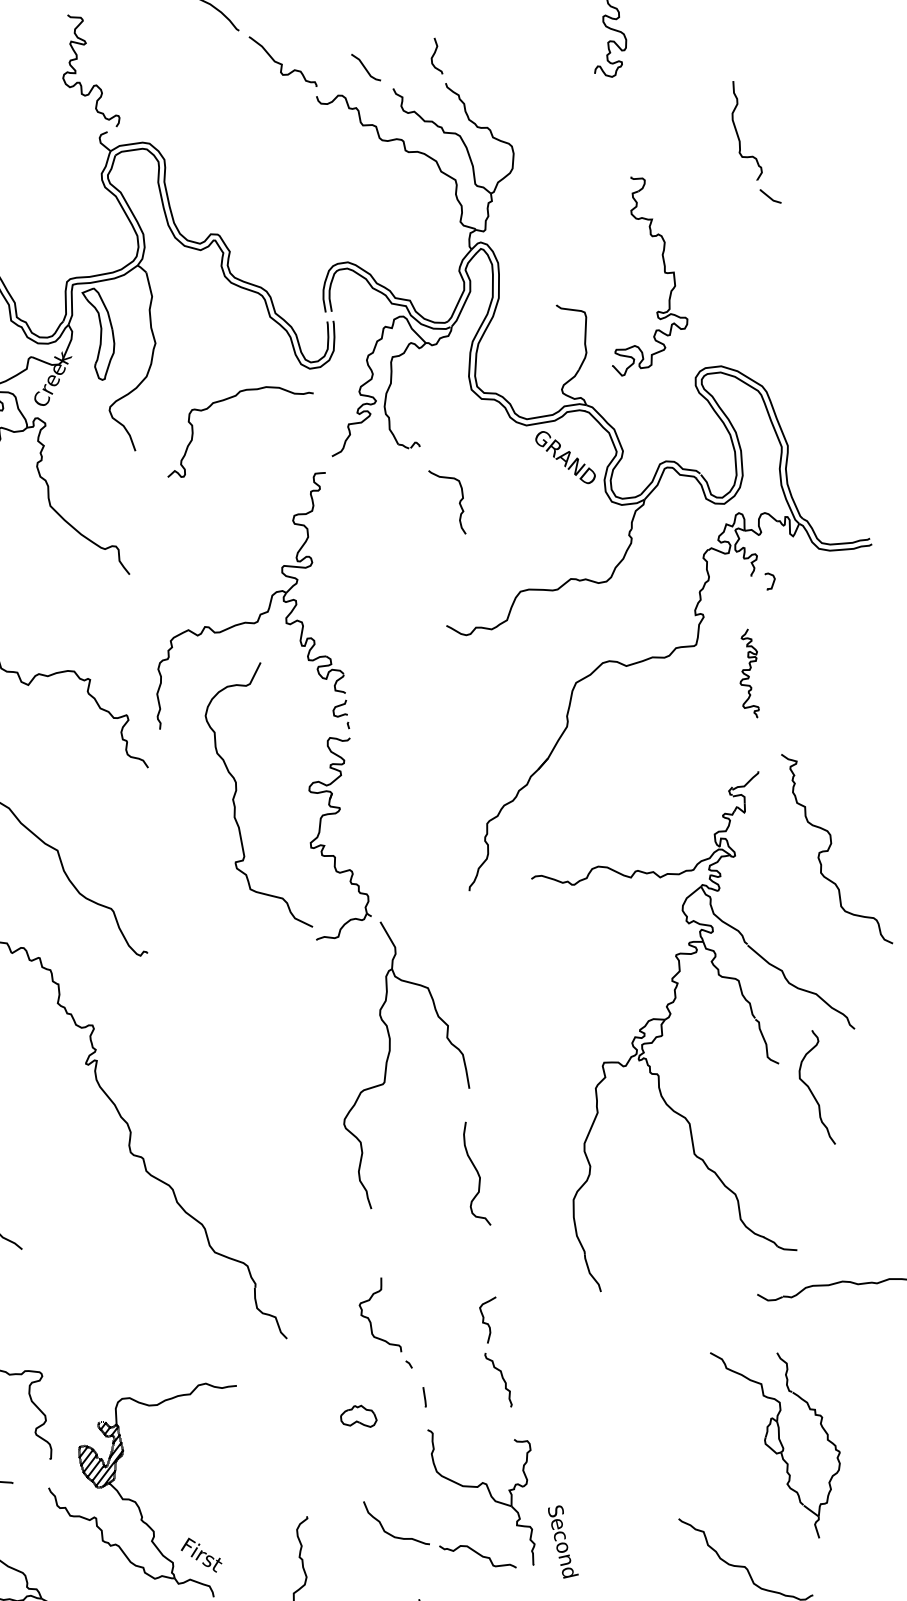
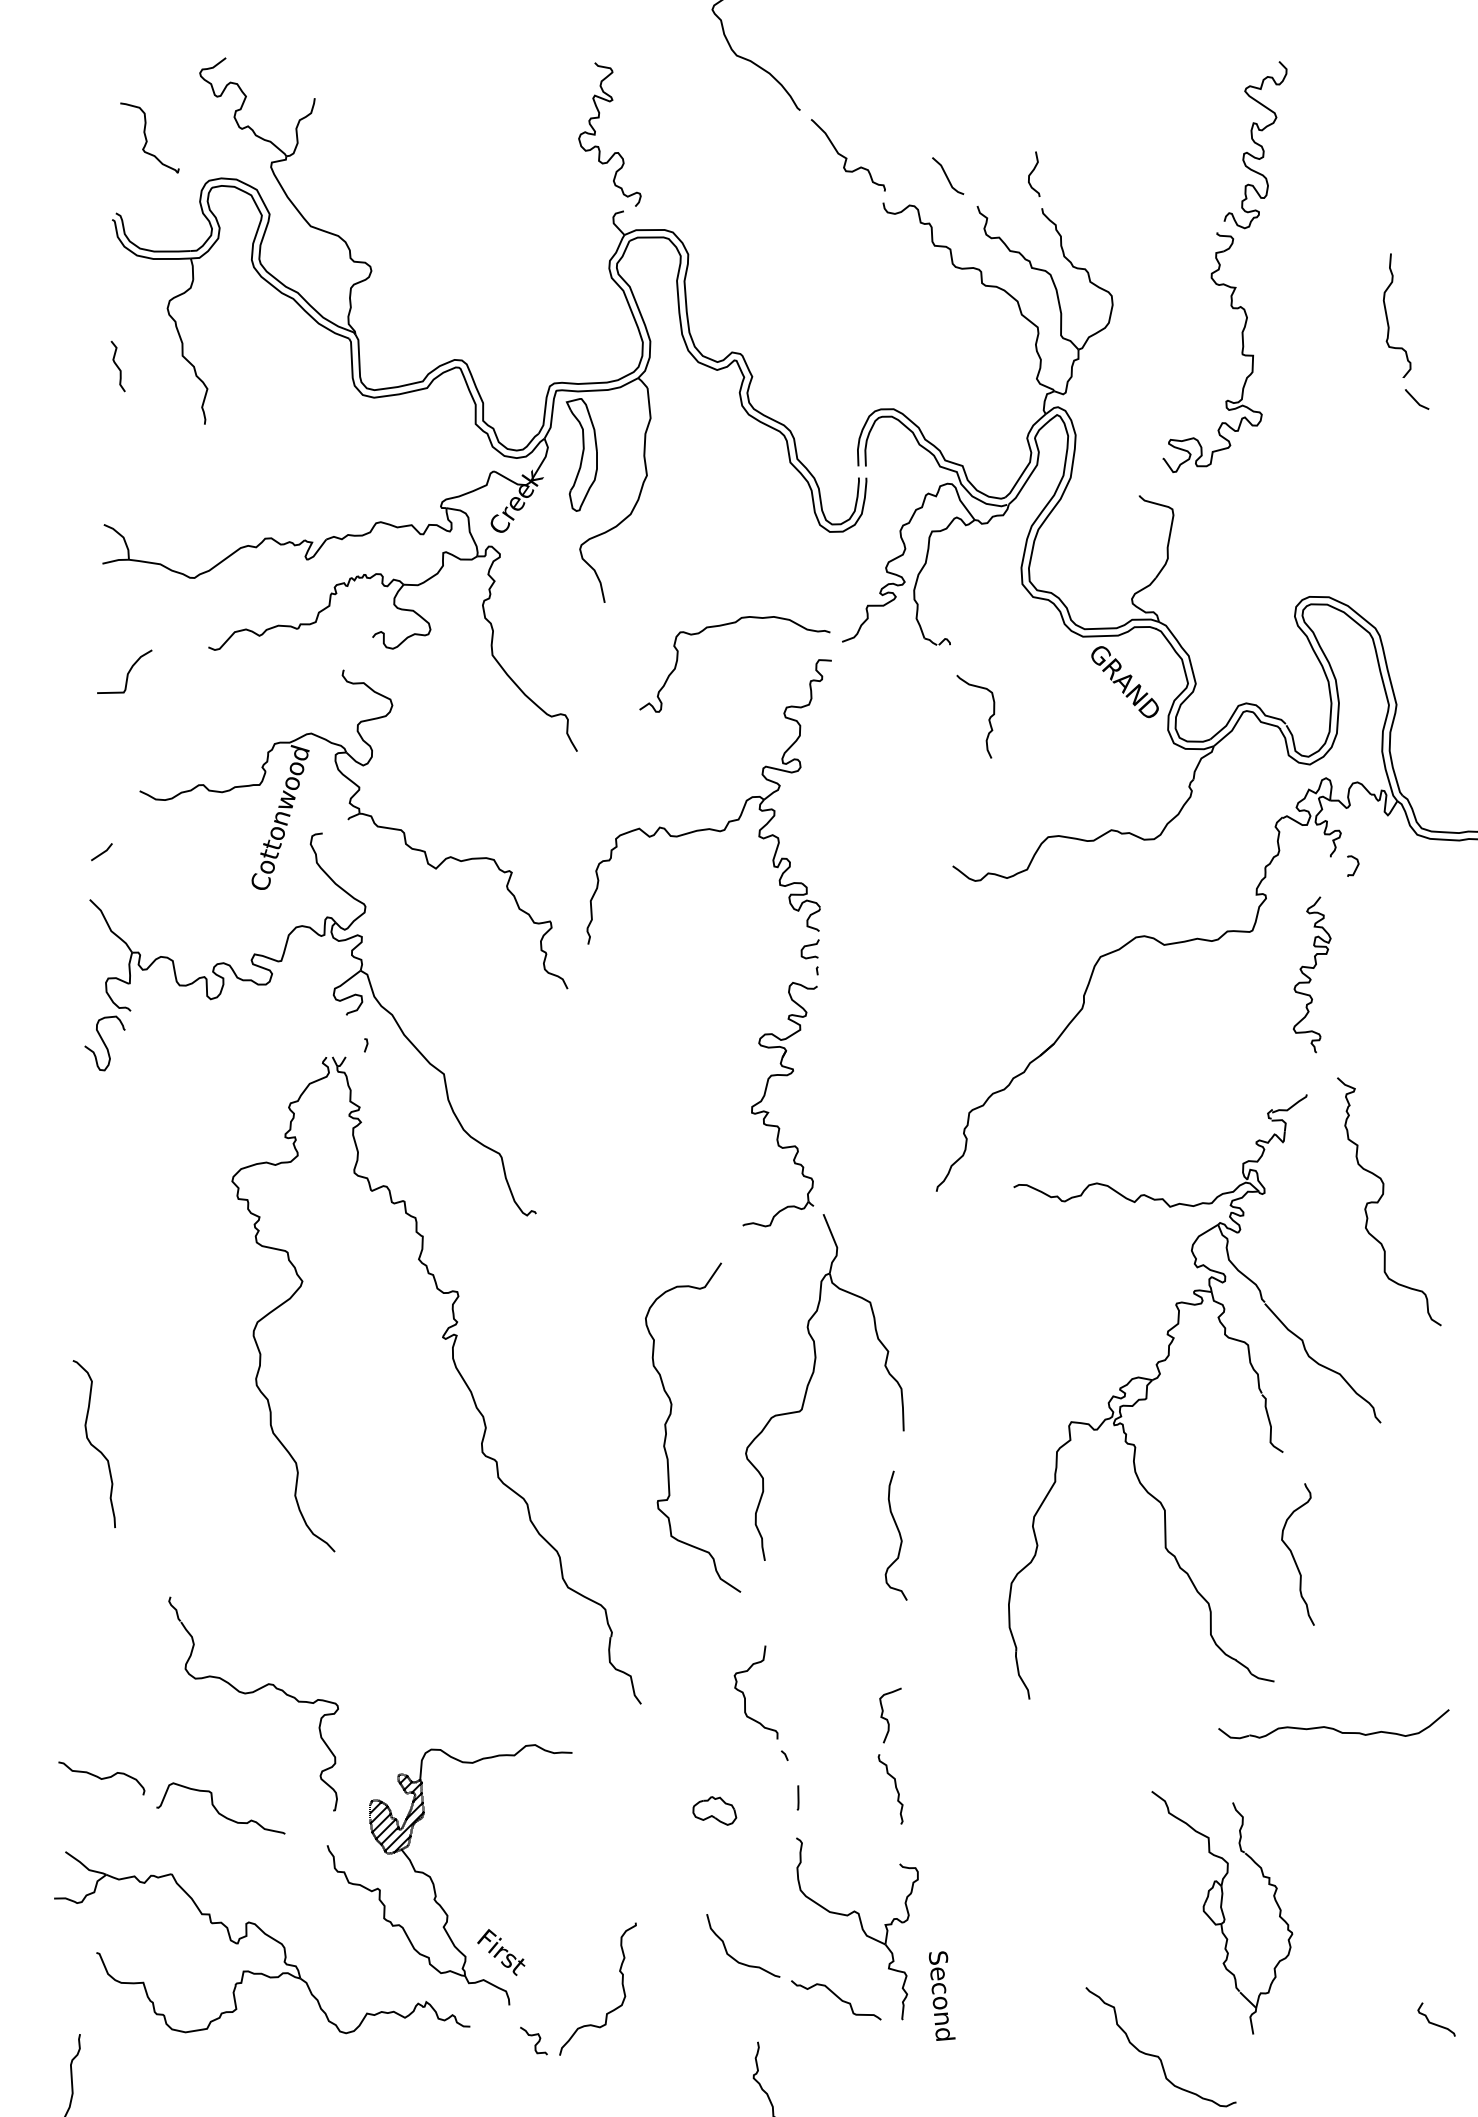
part: (664, 271) -> (1241, 352), moved
curve: (228, 399) -> (726, 625), moved
part: (748, 673) -> (1311, 974), size x1.43
curve: (236, 792) -> (670, 1416), moved
curve: (810, 1089) -> (1293, 1554), moved

